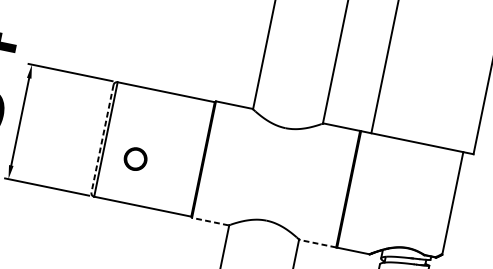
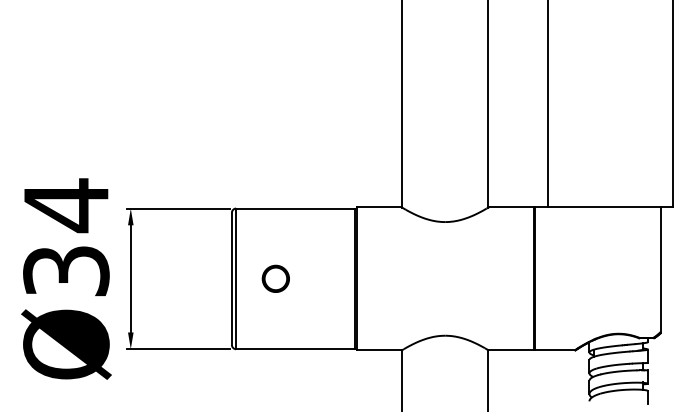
line: (102, 139) -> (231, 279), dashed -> solid
part: (135, 158) -> (275, 278), moved
line: (210, 221) -> (379, 350), dashed -> solid
line: (318, 243) -> (511, 350), dashed -> solid

